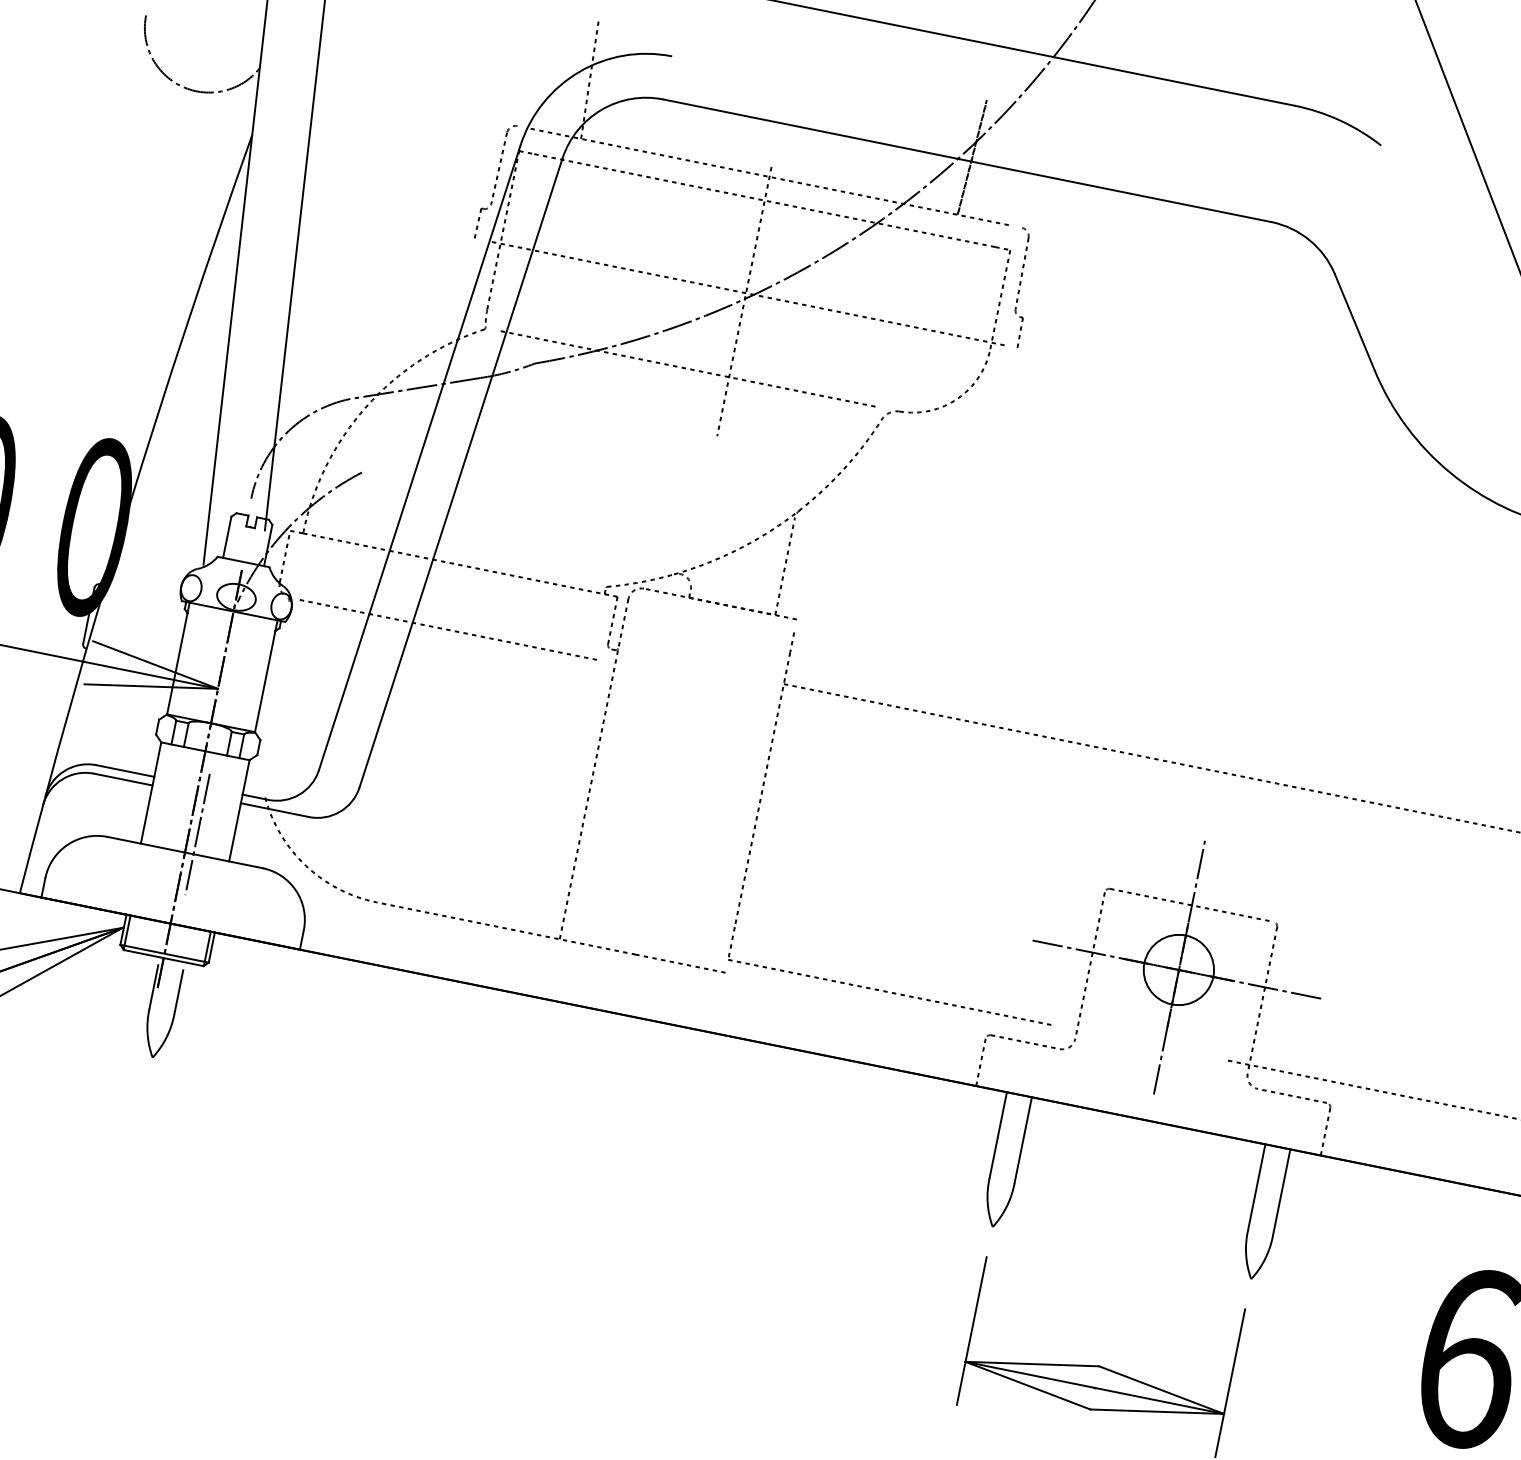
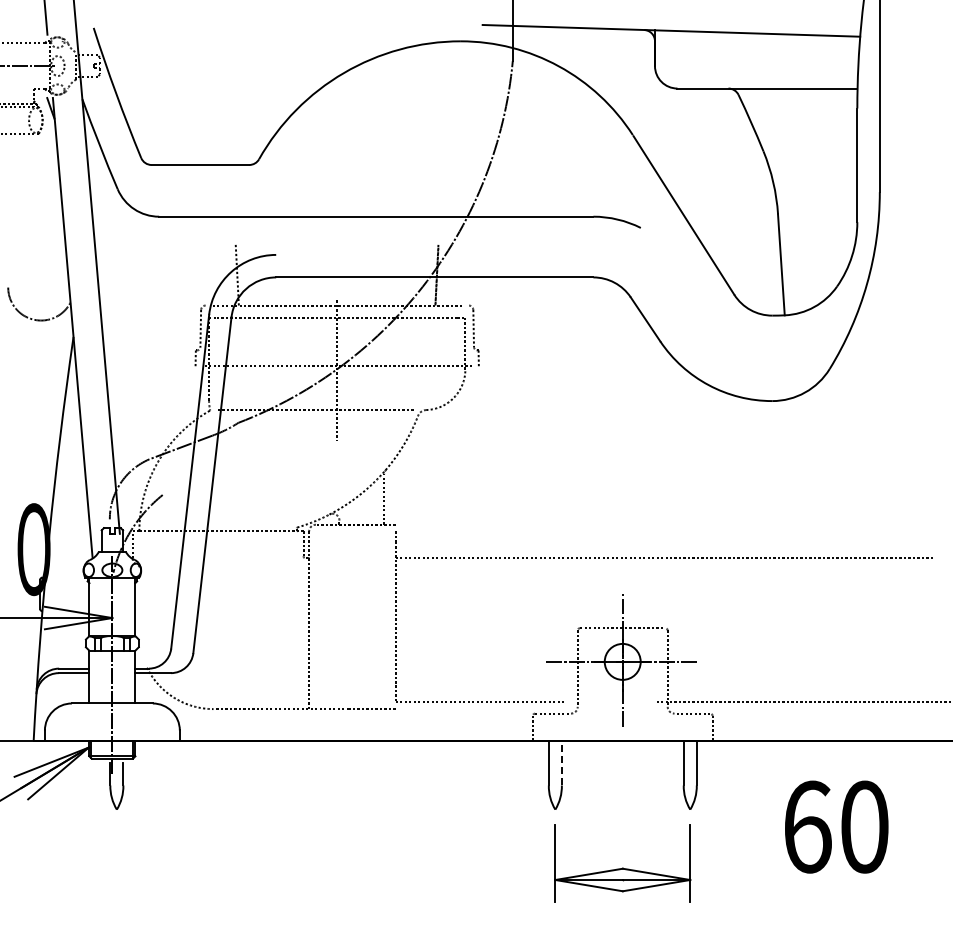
line: (445, 629) -> (220, 565), removed
line: (197, 833) -> (116, 692), removed
line: (1022, 1139) -> (561, 762), solid -> dashed

